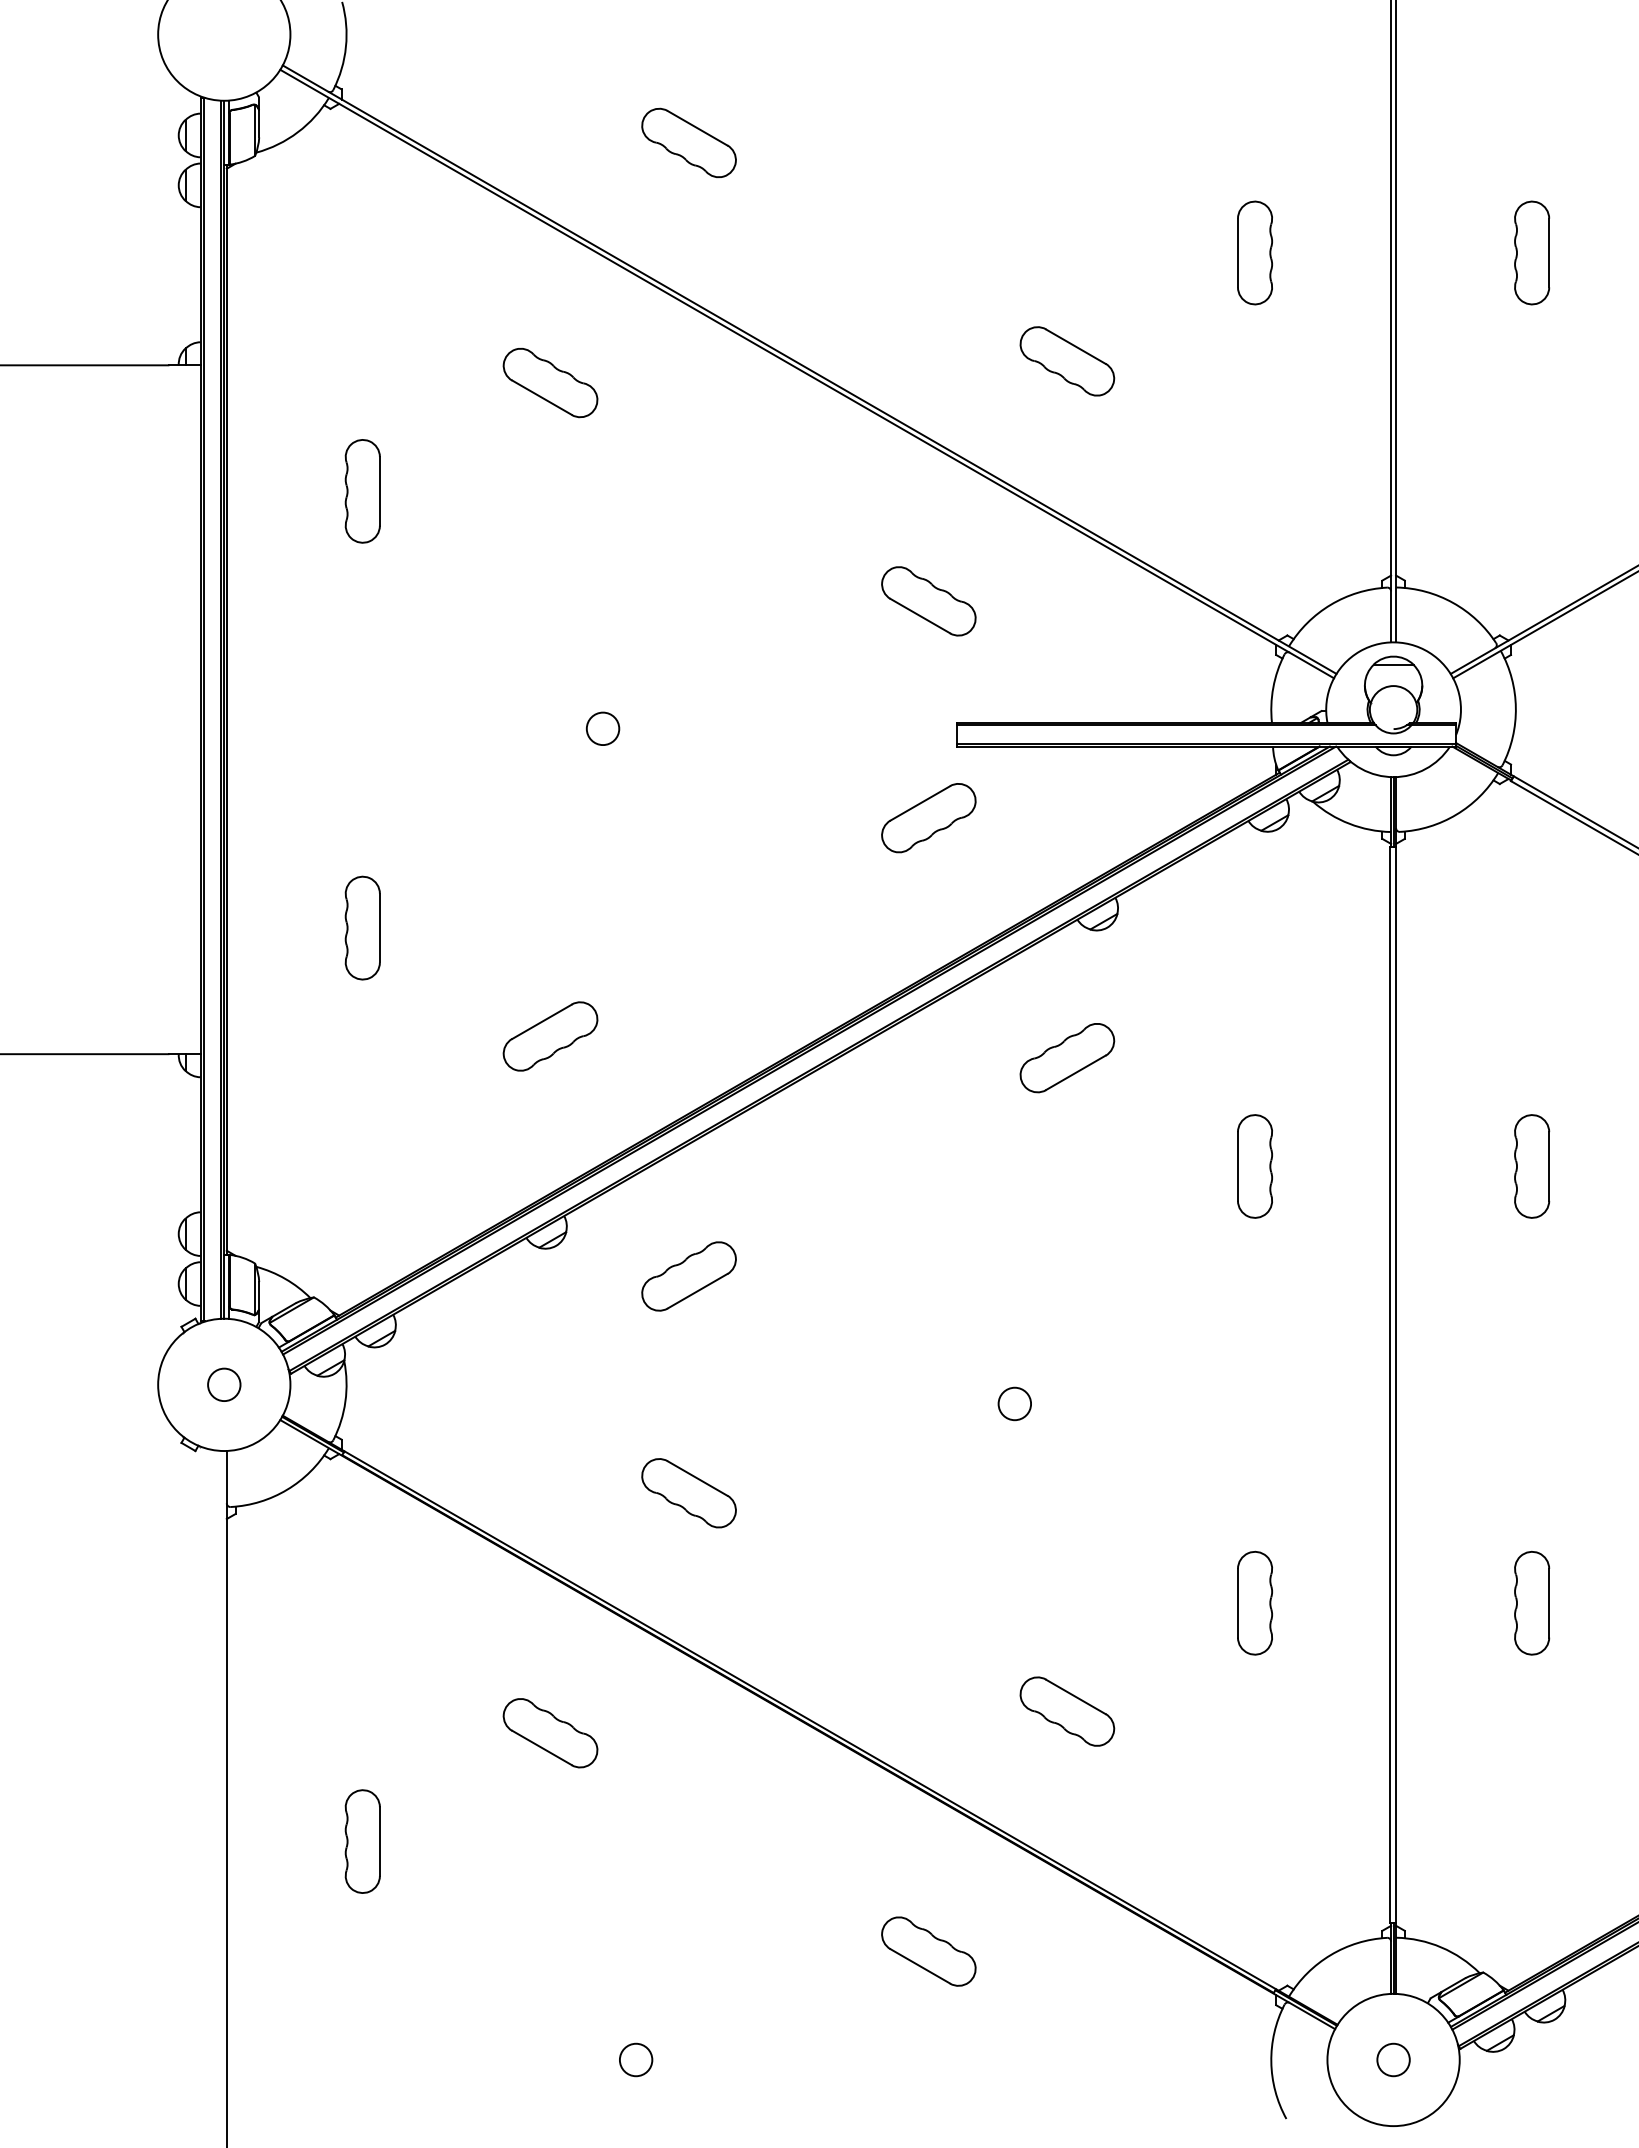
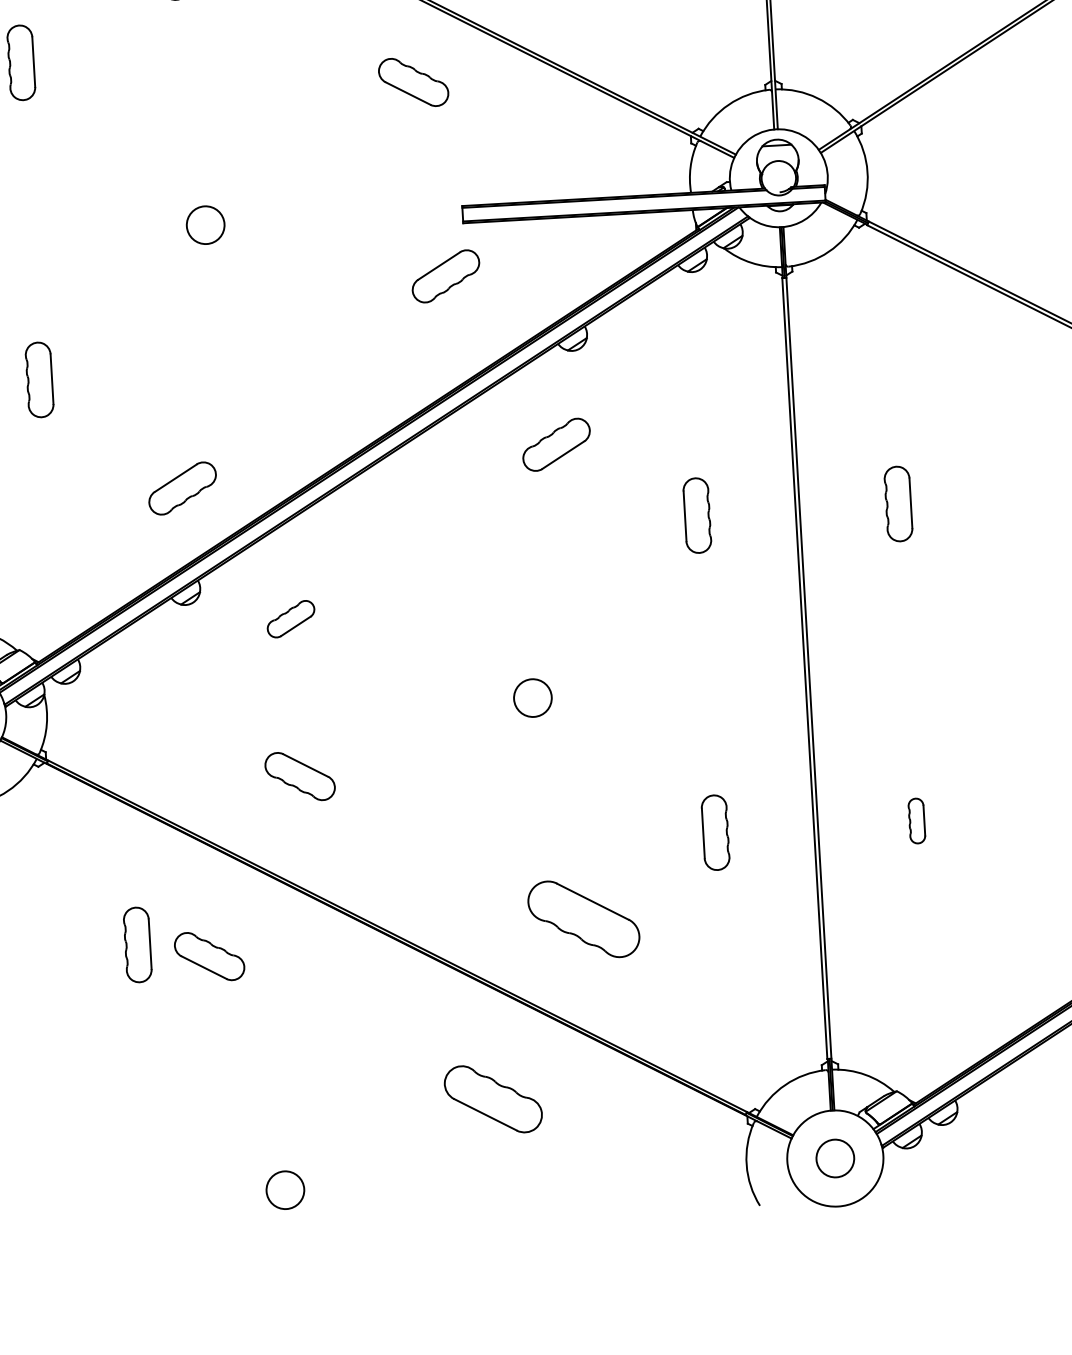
part: (928, 601) -> (413, 82), moved
circle: (602, 728) -> (205, 224), size x1.6
part: (550, 1036) -> (182, 488), moved
part: (688, 1276) -> (290, 619), size x0.7
circle: (1014, 1403) -> (532, 697), size x1.6
part: (1532, 1602) -> (917, 820), size x0.6
part: (1067, 1711) -> (584, 919), size x1.6
part: (362, 1841) -> (137, 944), moved
part: (928, 1951) -> (493, 1099), size x1.4
circle: (635, 2059) -> (284, 1189), size x1.6
circle: (1393, 2059) -> (835, 1158), size x1.6

